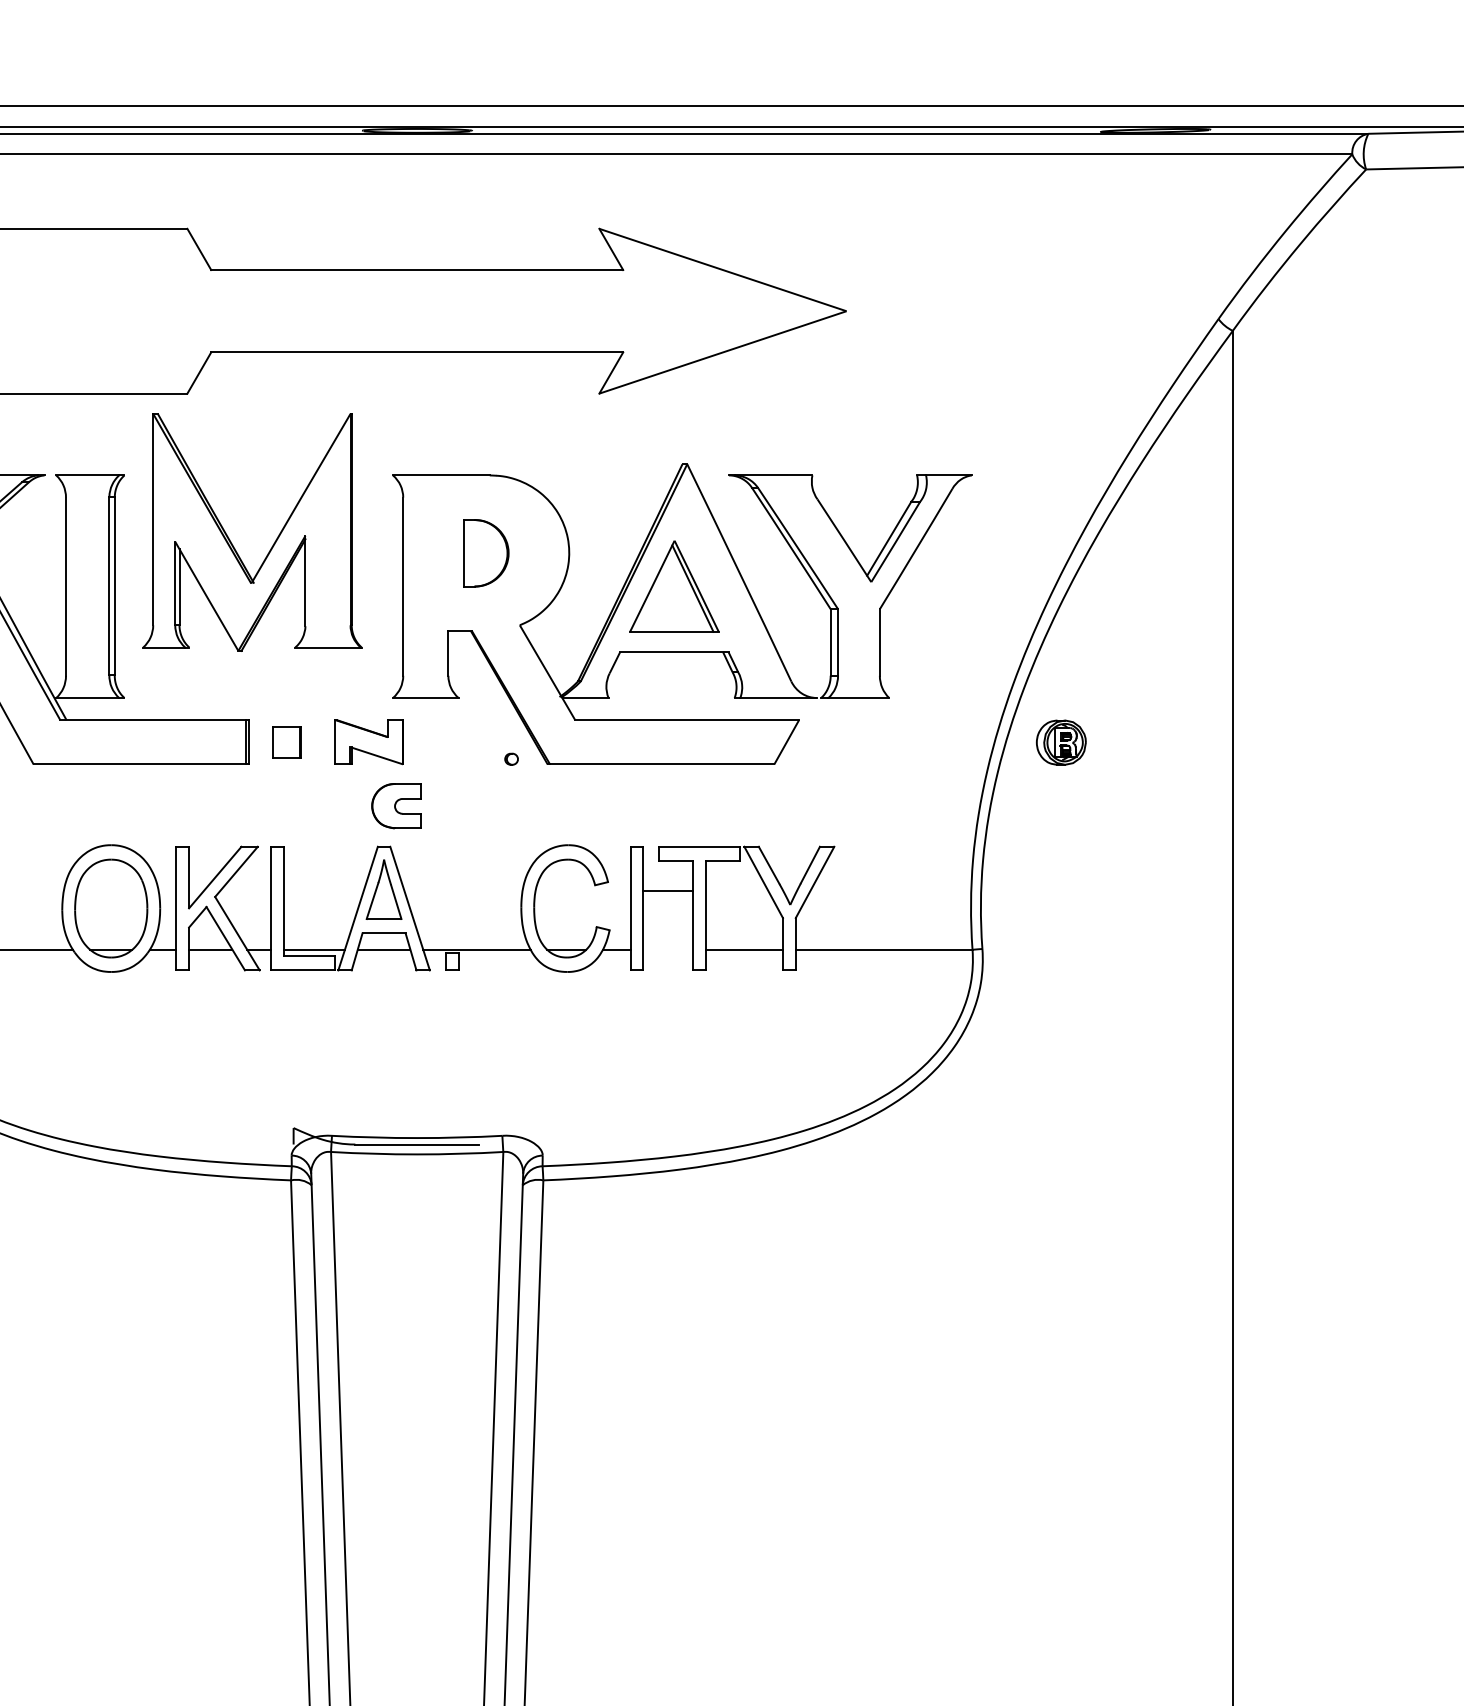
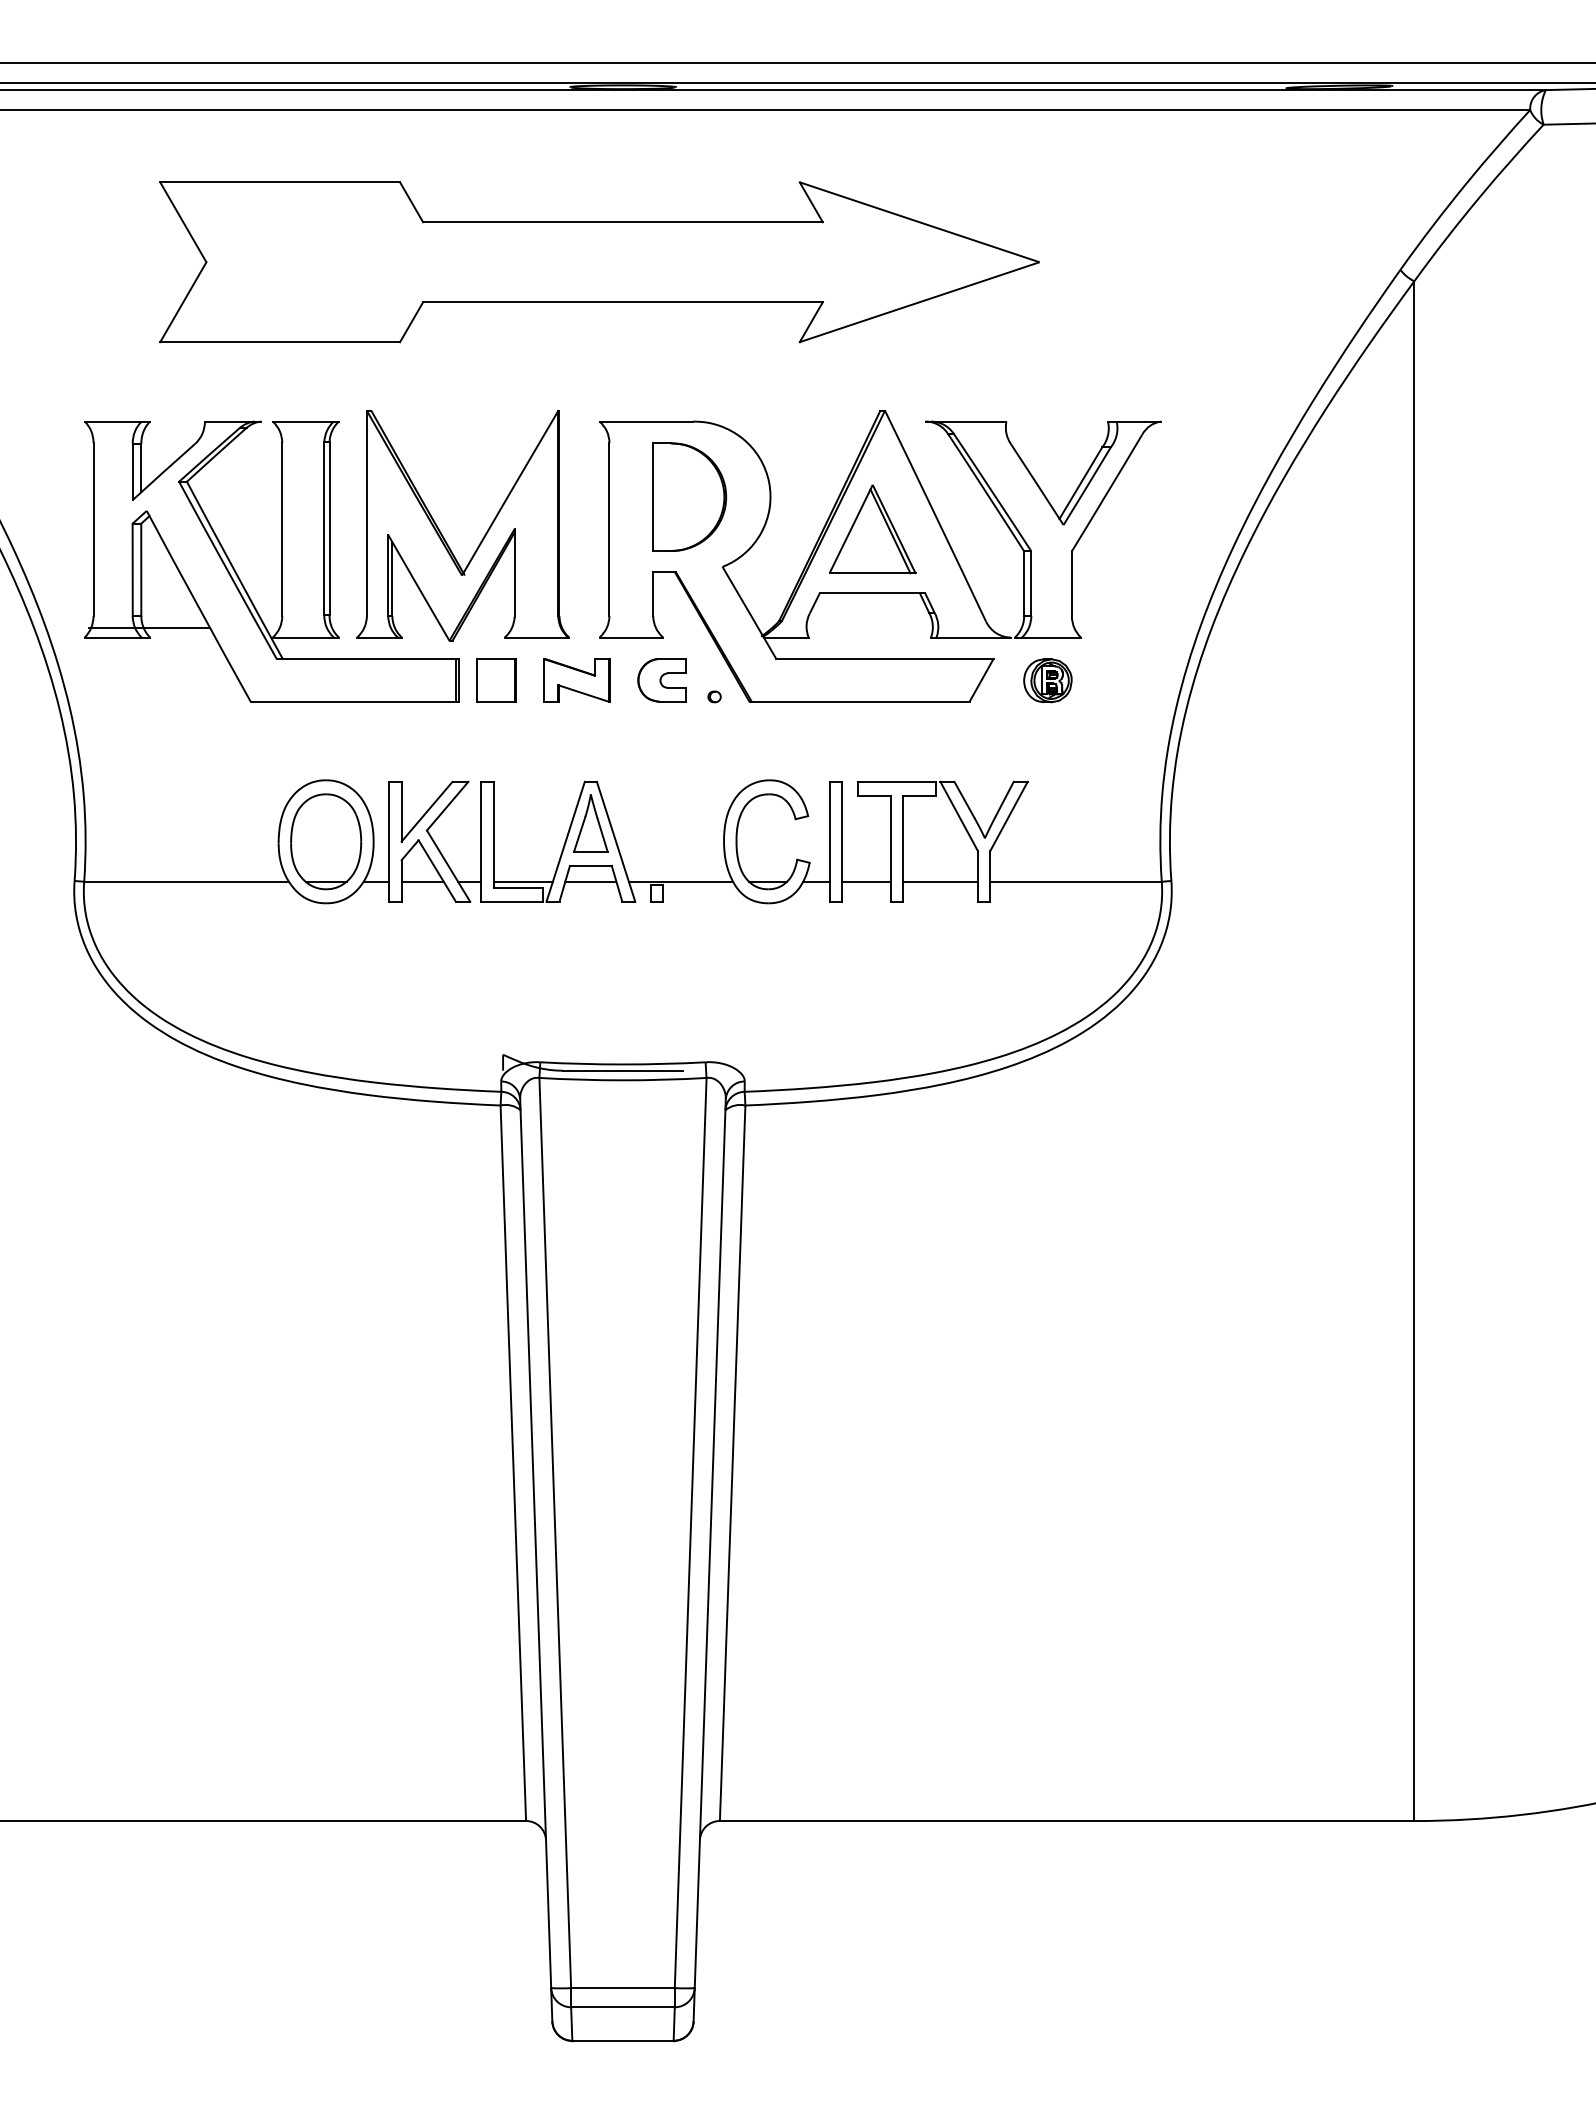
part: (232, 542) -> (443, 535), moved
part: (485, 552) -> (689, 496), size x1.67
part: (286, 742) -> (496, 680), size x1.43
part: (1060, 742) -> (1047, 680), moved
part: (396, 806) -> (661, 680), moved
line: (668, 890) -> (866, 881), moved

